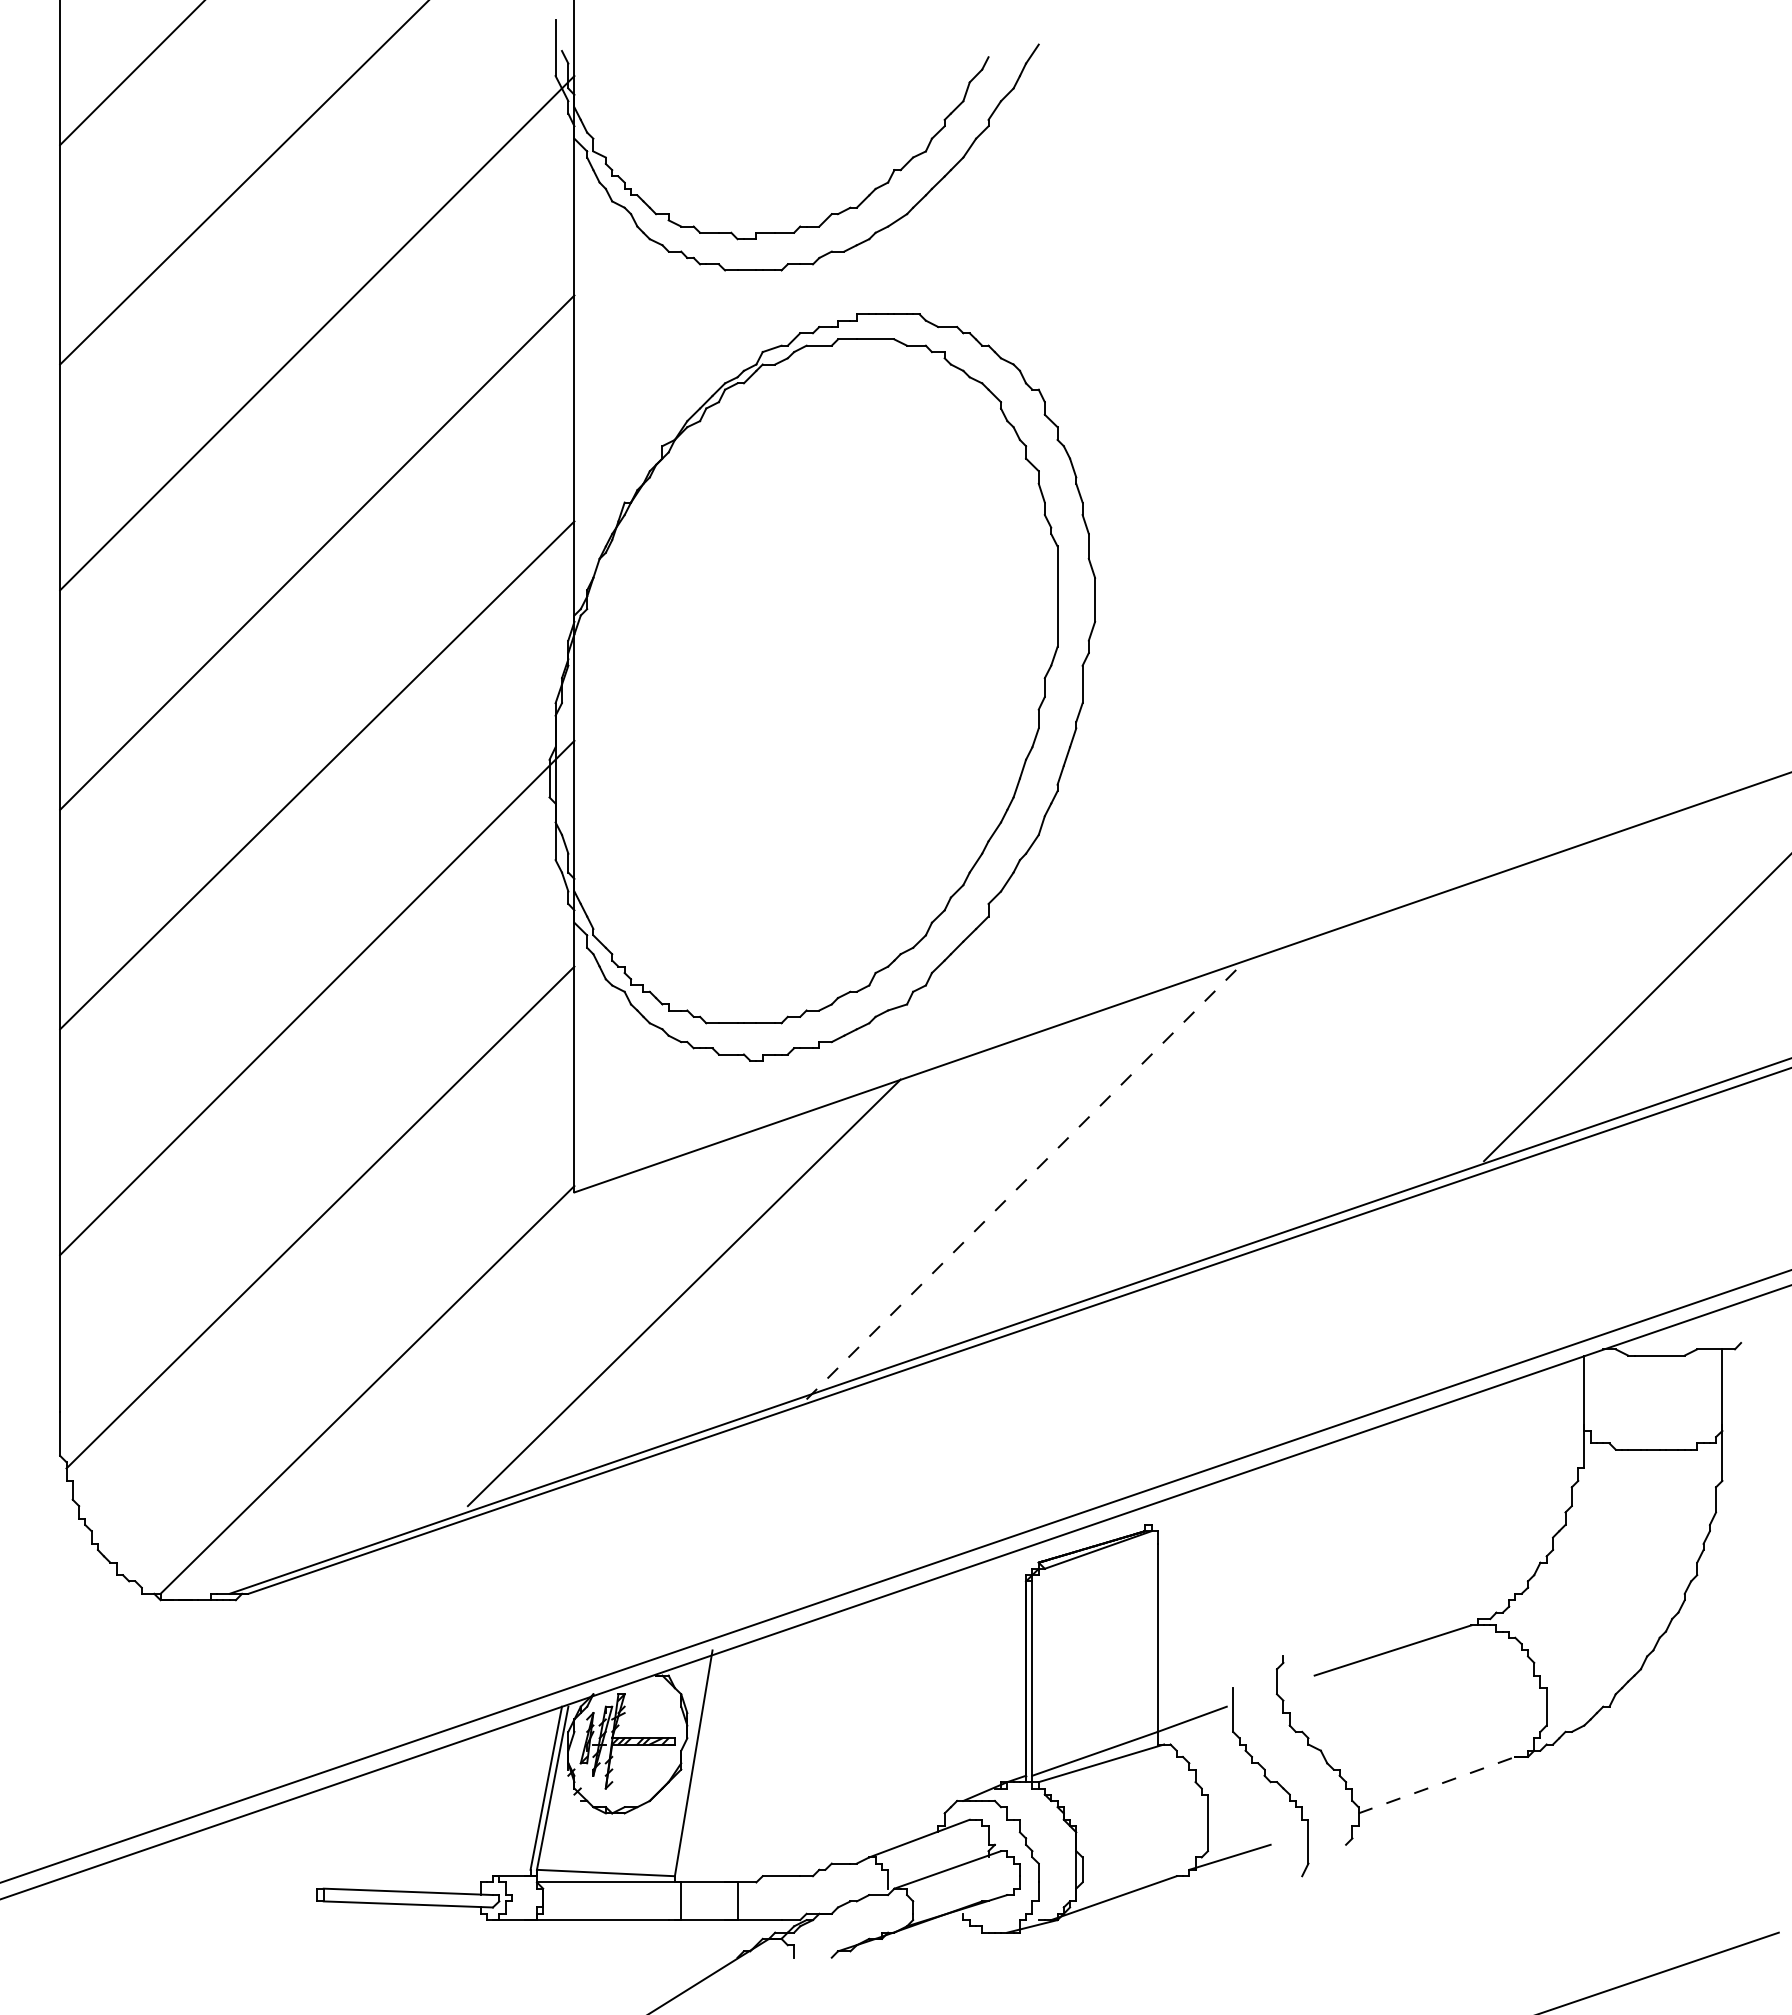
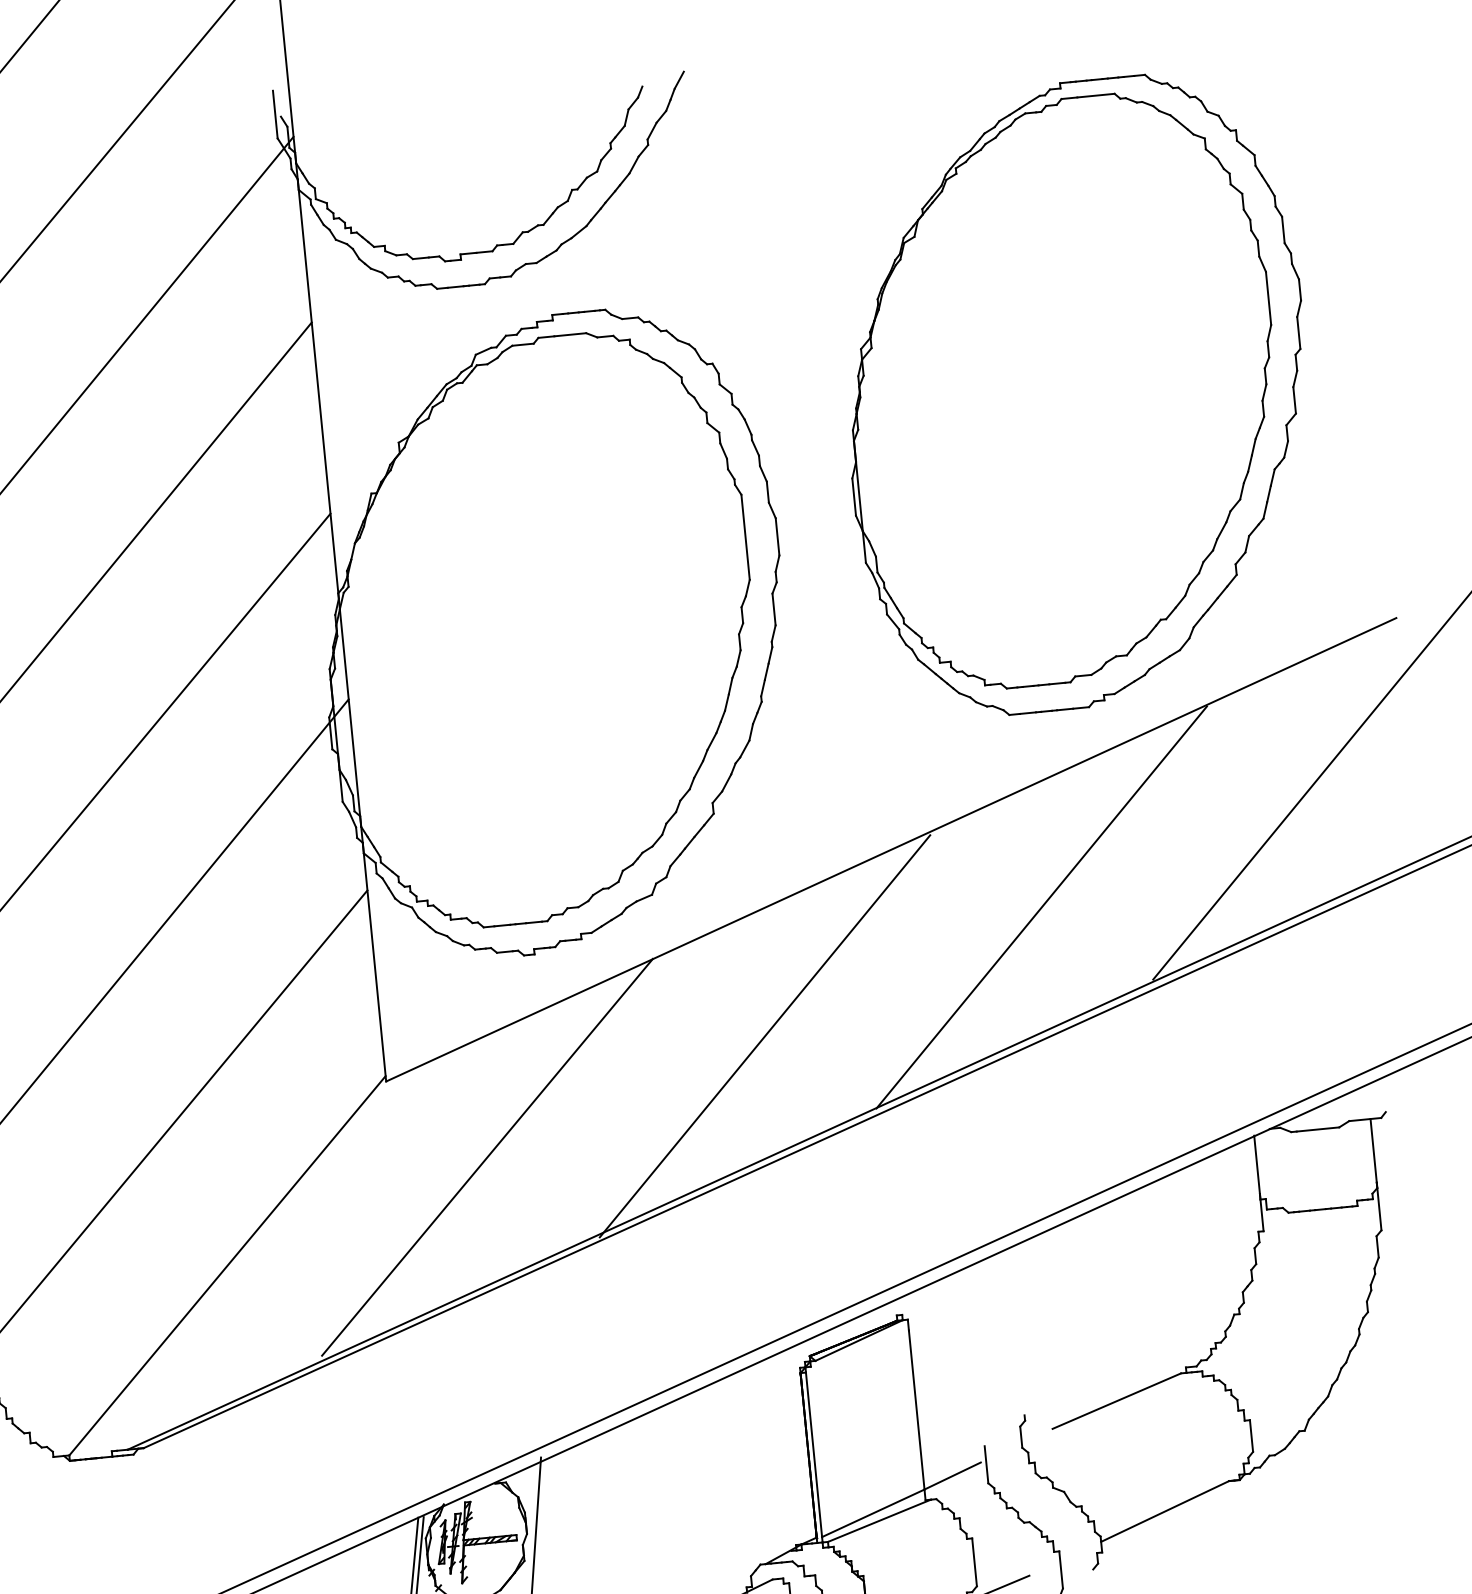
part: (1461, 467) -> (1076, 394), added
line: (1361, 1063) -> (1041, 907), added
line: (1023, 1182) -> (765, 1035), dashed -> solid
line: (1437, 1785) -> (1165, 1511), dashed -> solid

